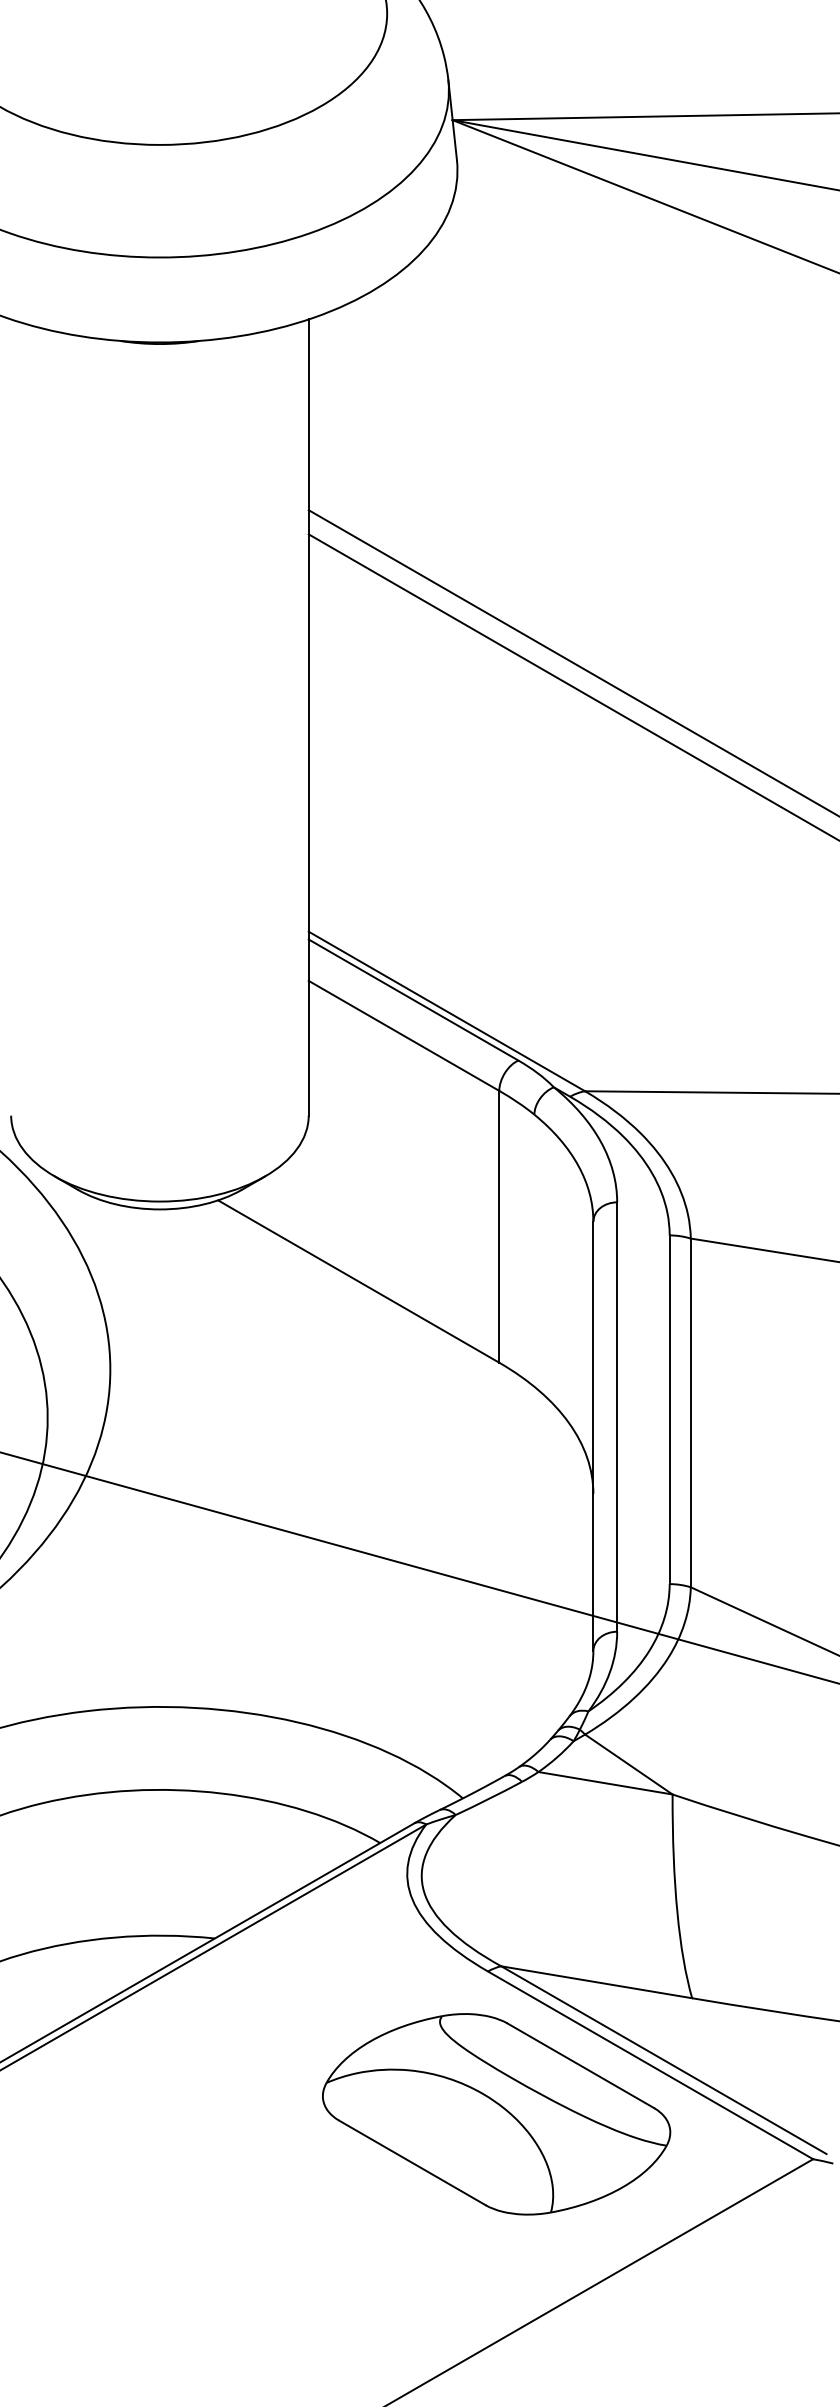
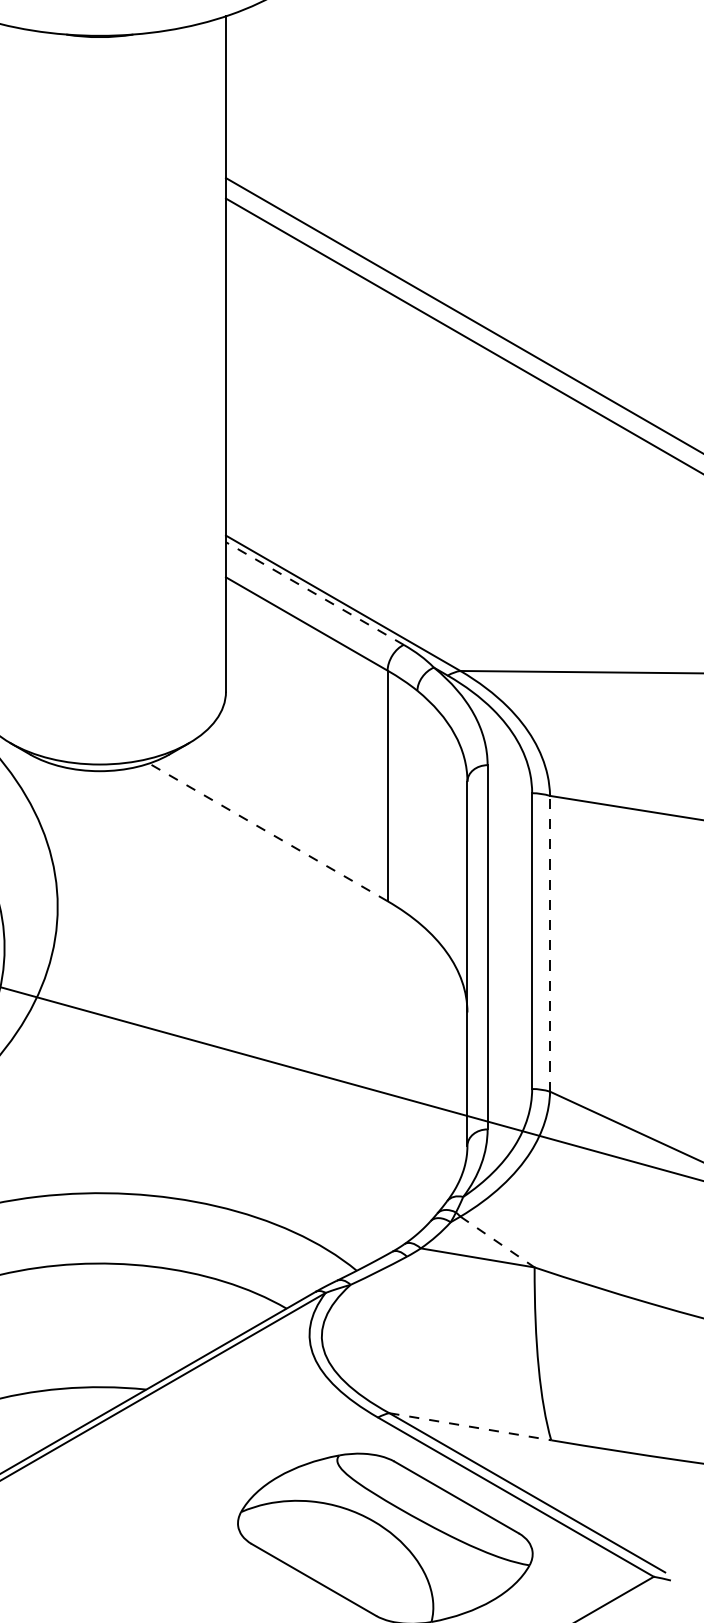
line: (413, 999) -> (314, 593), solid -> dashed
line: (358, 1281) -> (268, 832), solid -> dashed
line: (690, 1412) -> (549, 943), solid -> dashed
line: (629, 1764) -> (498, 1242), solid -> dashed
line: (596, 1982) -> (470, 1426), solid -> dashed

